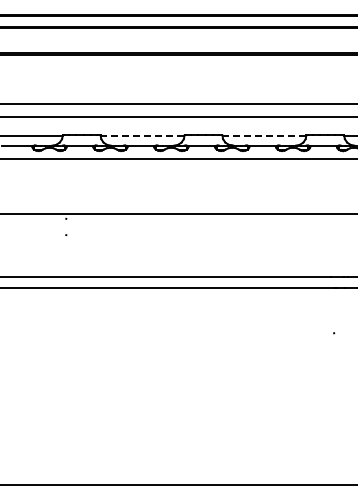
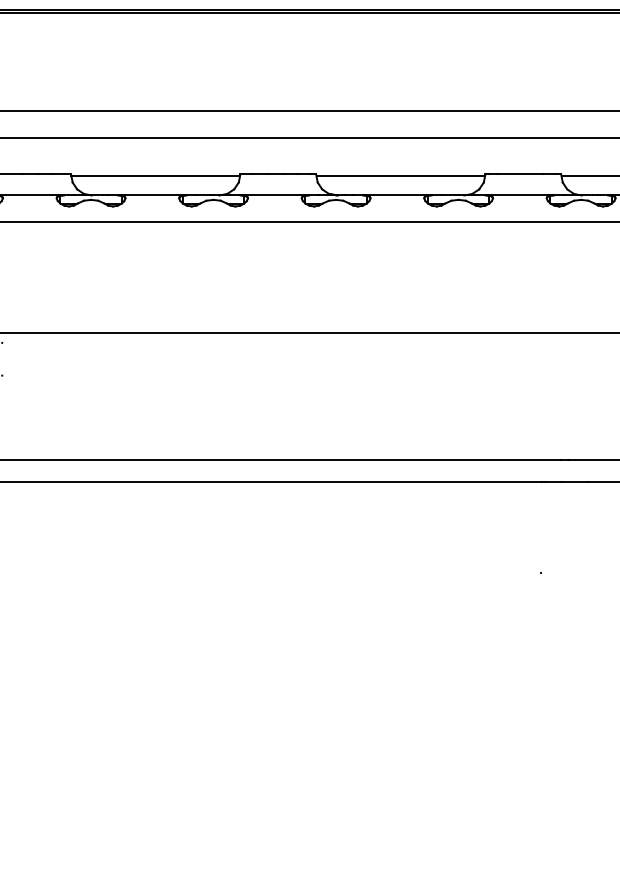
line: (142, 136) -> (155, 177), dashed -> solid
line: (264, 136) -> (400, 177), dashed -> solid

